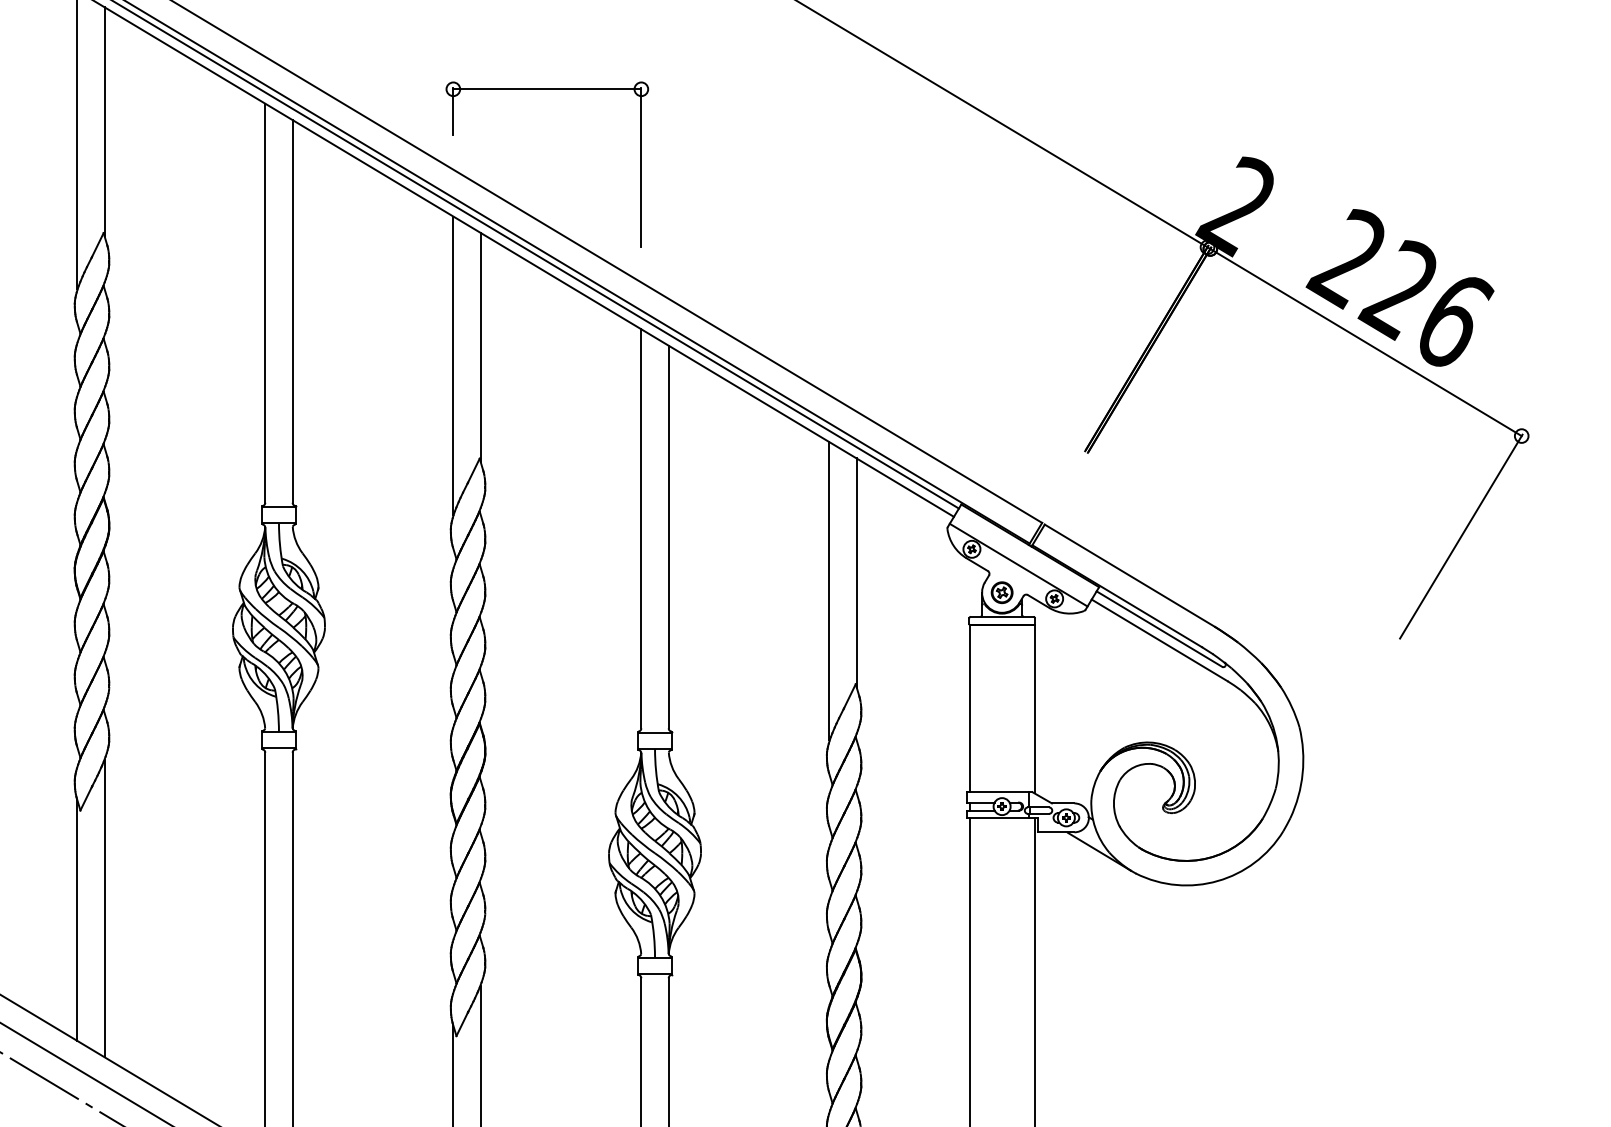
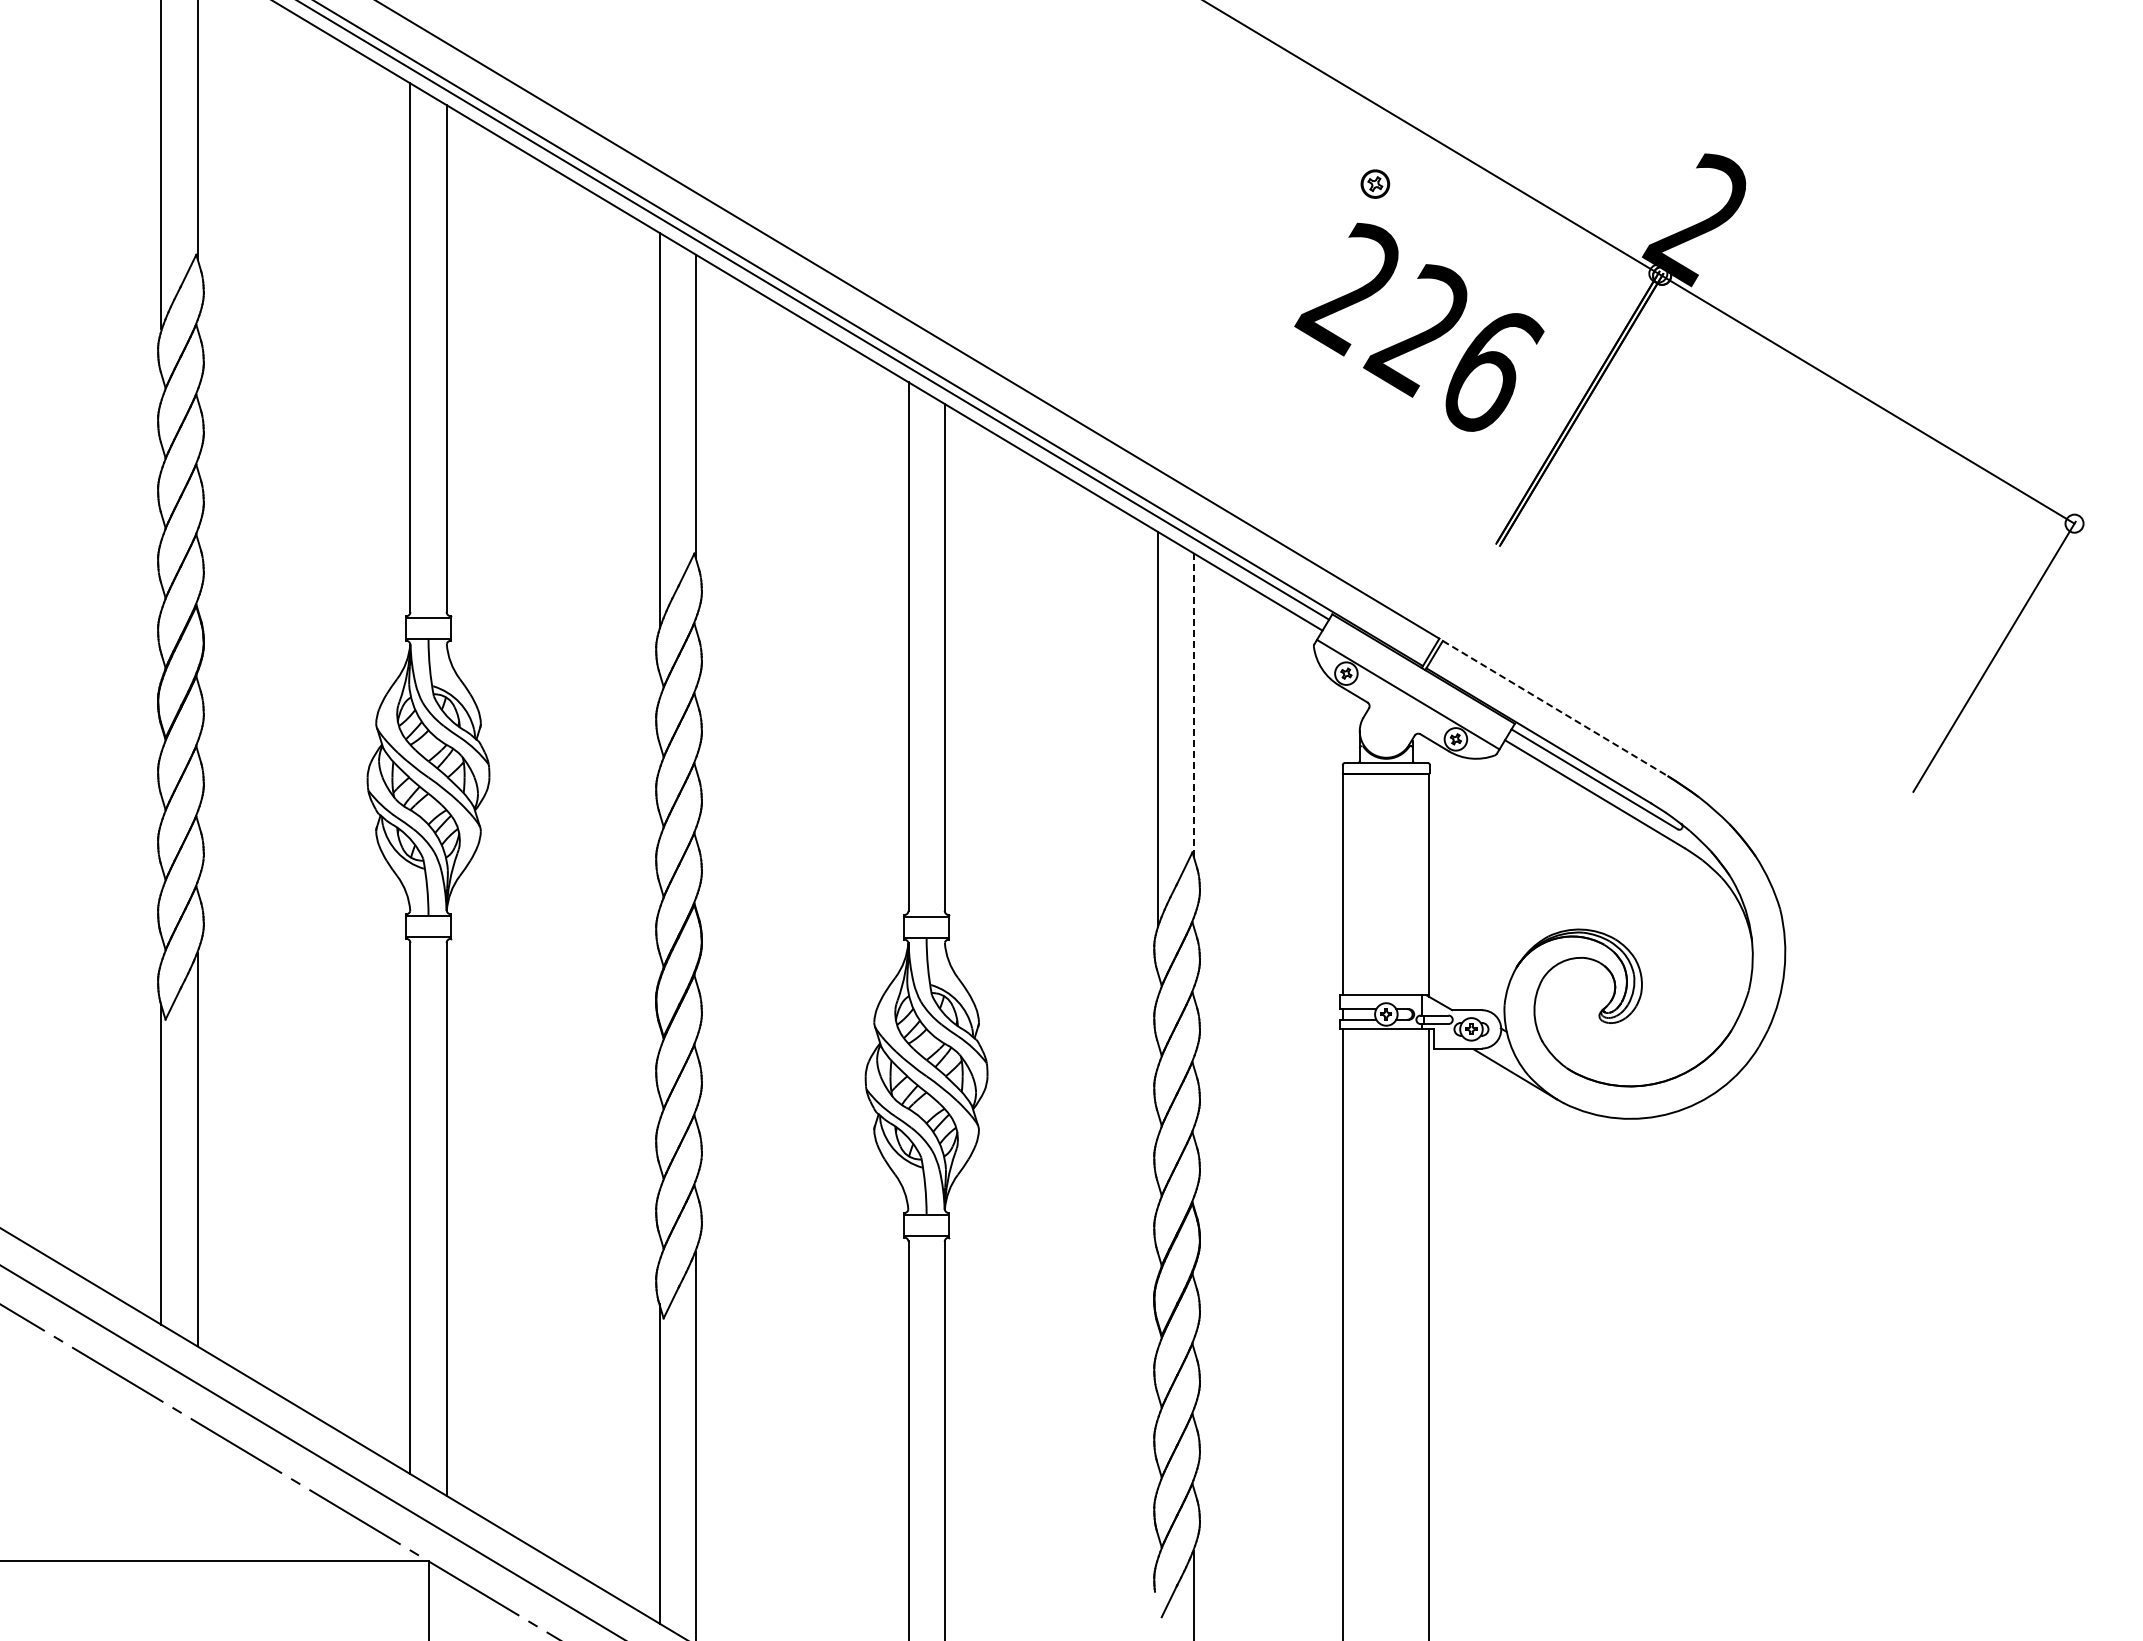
part: (546, 89) -> (783, 64), removed
text: (1400, 287) -> (1419, 326), moved
line: (856, 573) -> (1193, 705), solid -> dashed
line: (1129, 575) -> (1555, 708), solid -> dashed
part: (1002, 592) -> (1375, 183), moved

